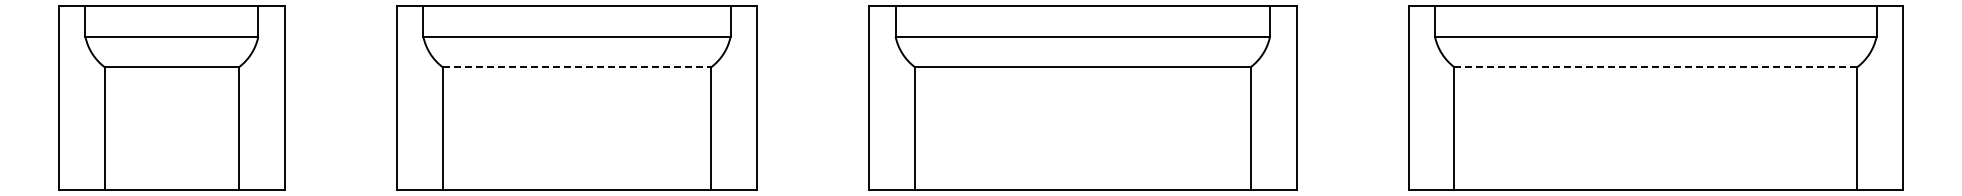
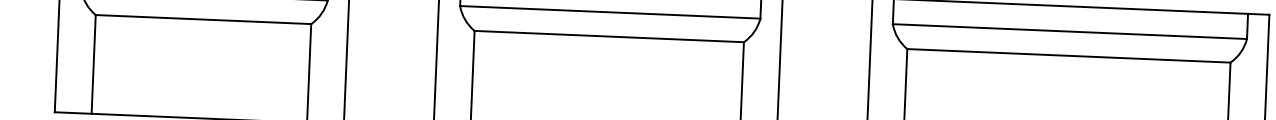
line: (577, 67) -> (203, 19), dashed -> solid
line: (1656, 67) -> (1069, 56), dashed -> solid

